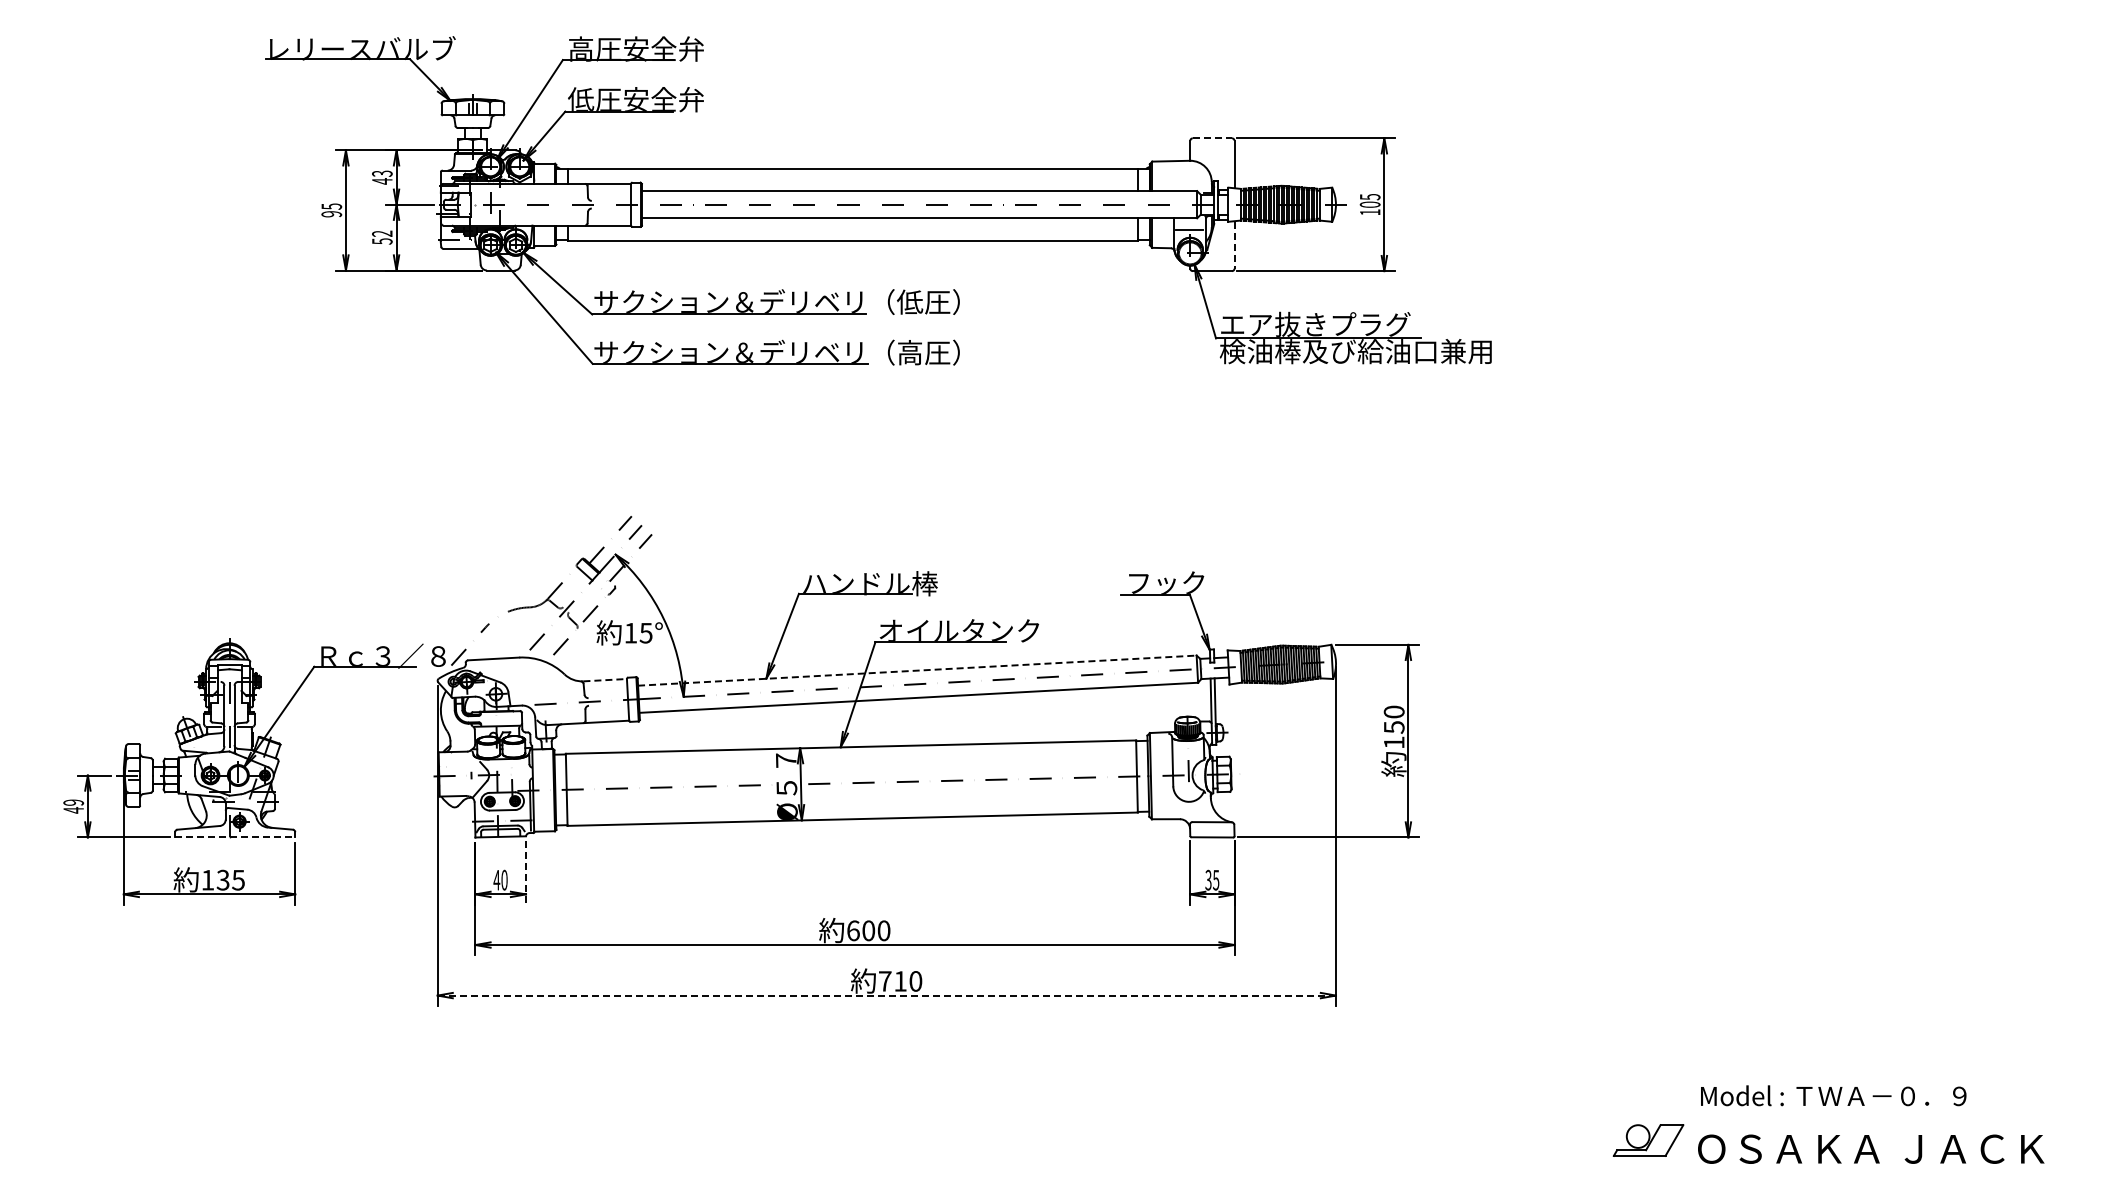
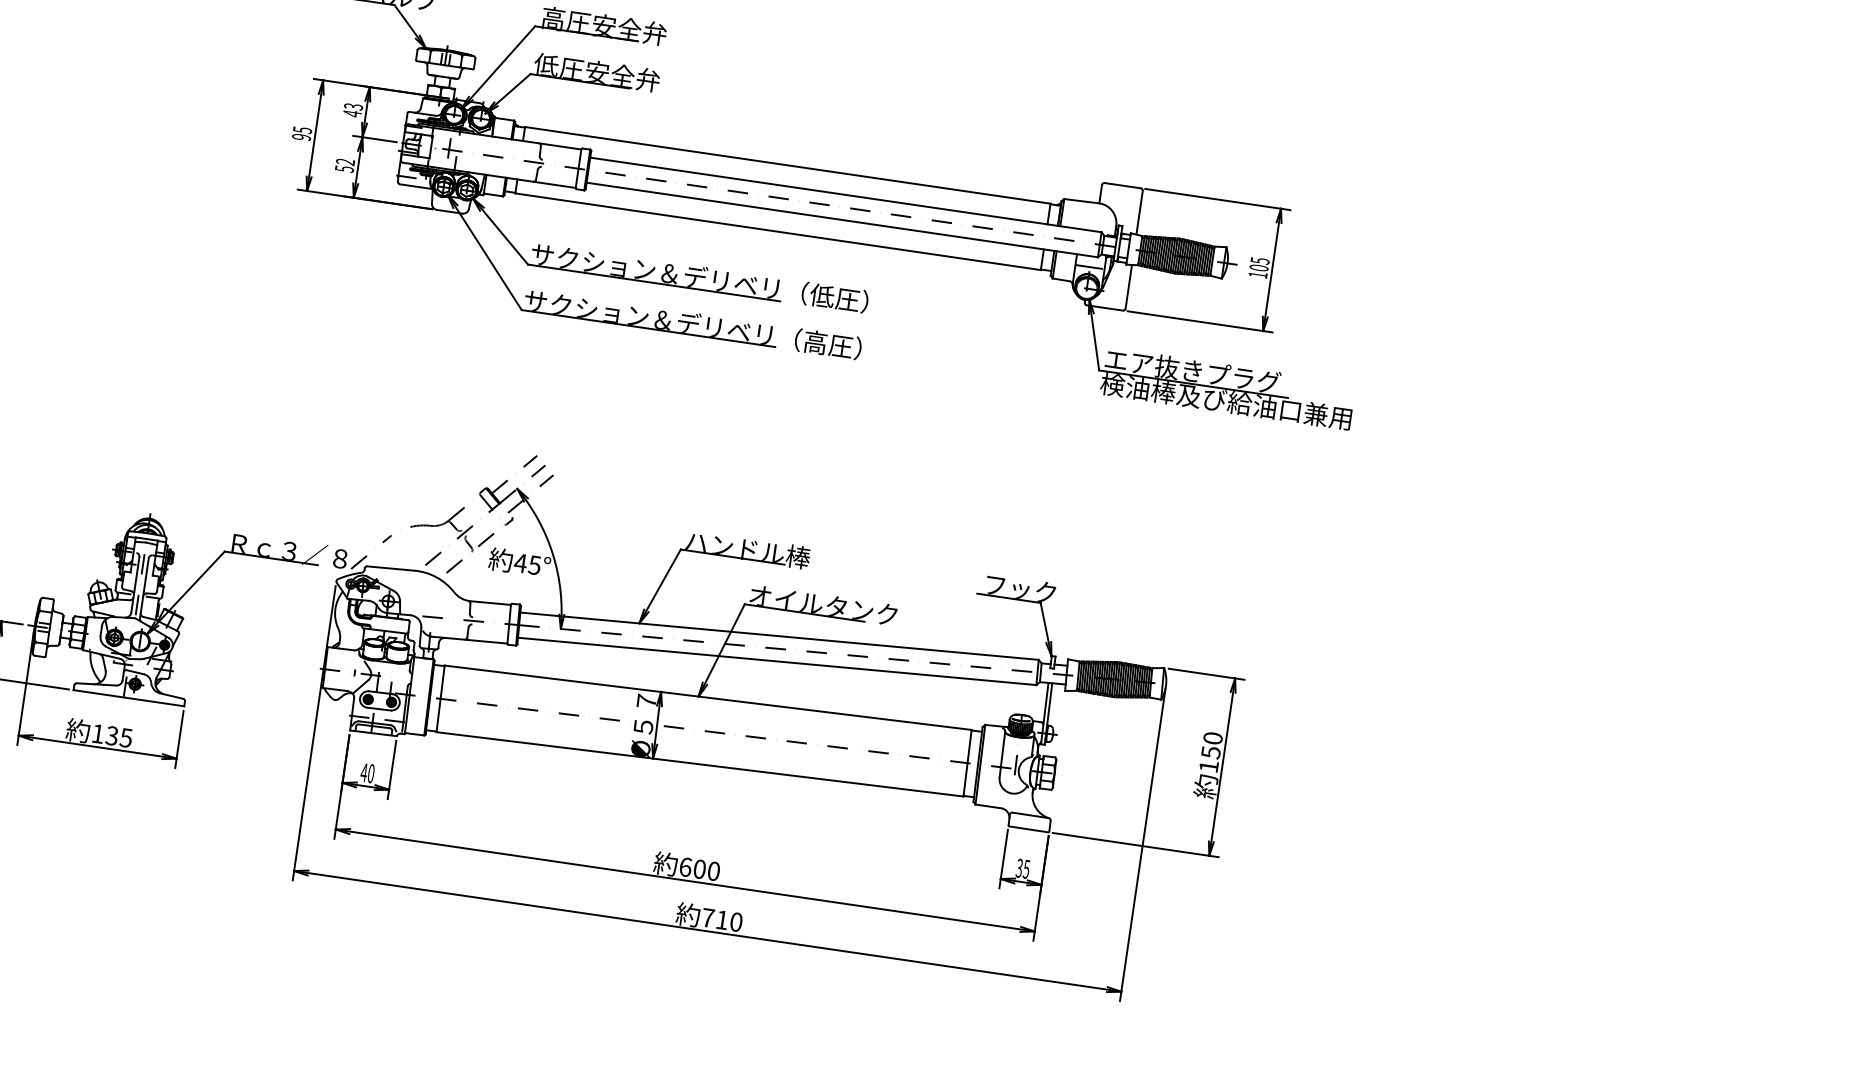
line: (1212, 138) -> (1122, 185), dashed -> solid
line: (1234, 245) -> (1128, 287), dashed -> solid
text: (630, 633) -> (520, 563), 15° -> 45°
line: (917, 670) -> (779, 636), dashed -> solid
line: (605, 680) -> (491, 603), dashed -> solid
line: (235, 837) -> (129, 698), dashed -> solid
line: (526, 872) -> (392, 769), dashed -> solid
line: (886, 995) -> (707, 931), dashed -> solid

